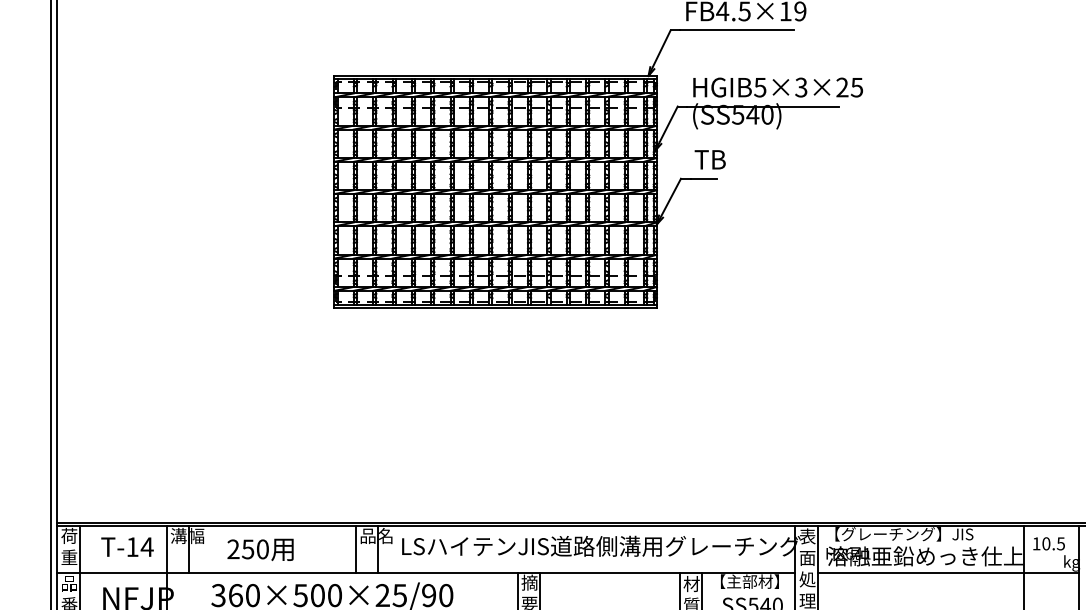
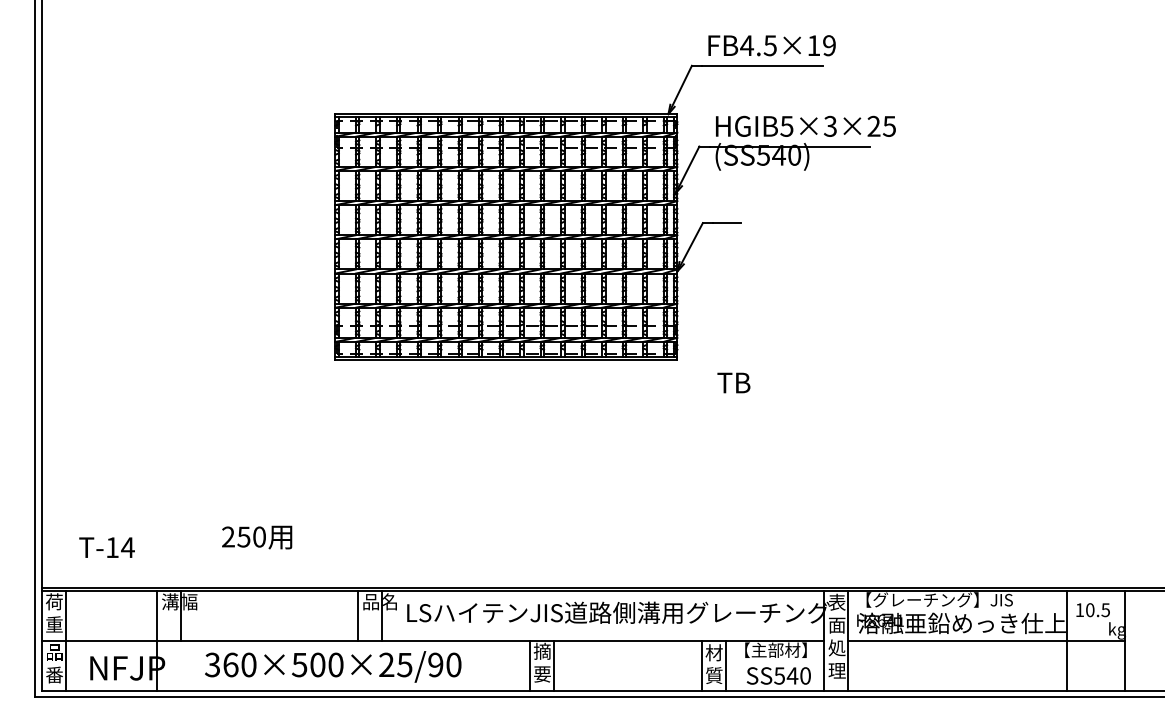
text: (709, 159) -> (733, 382), moved
text: (126, 546) -> (106, 547), moved
text: (260, 549) -> (257, 537), moved

